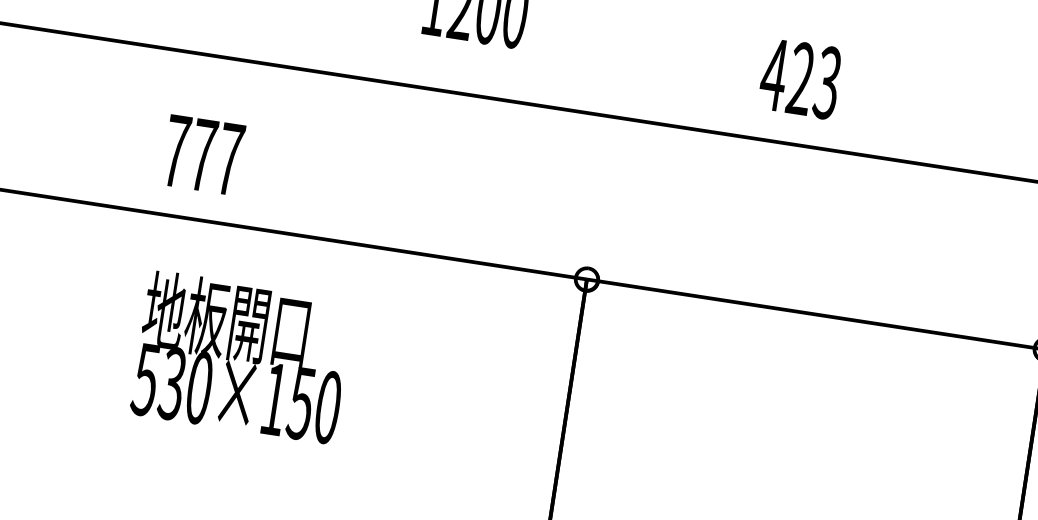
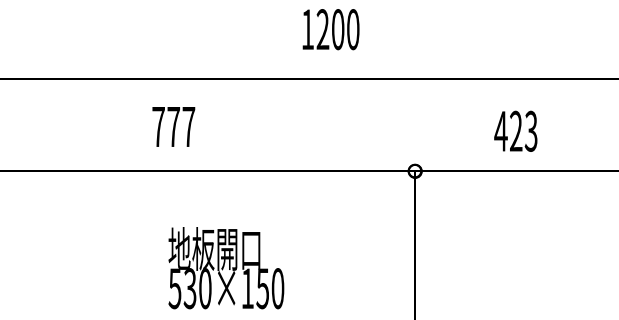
text: (800, 77) -> (515, 130), moved
text: (202, 154) -> (173, 126), moved
text: (242, 357) -> (226, 268), moved

